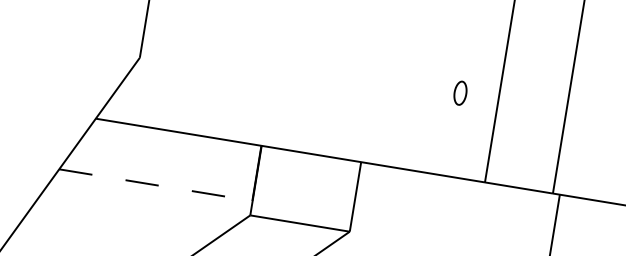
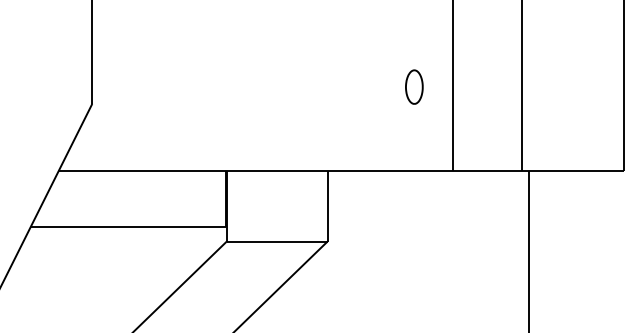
part: (460, 92) -> (414, 86), size x1.43
line: (155, 185) -> (128, 227), dashed -> solid

